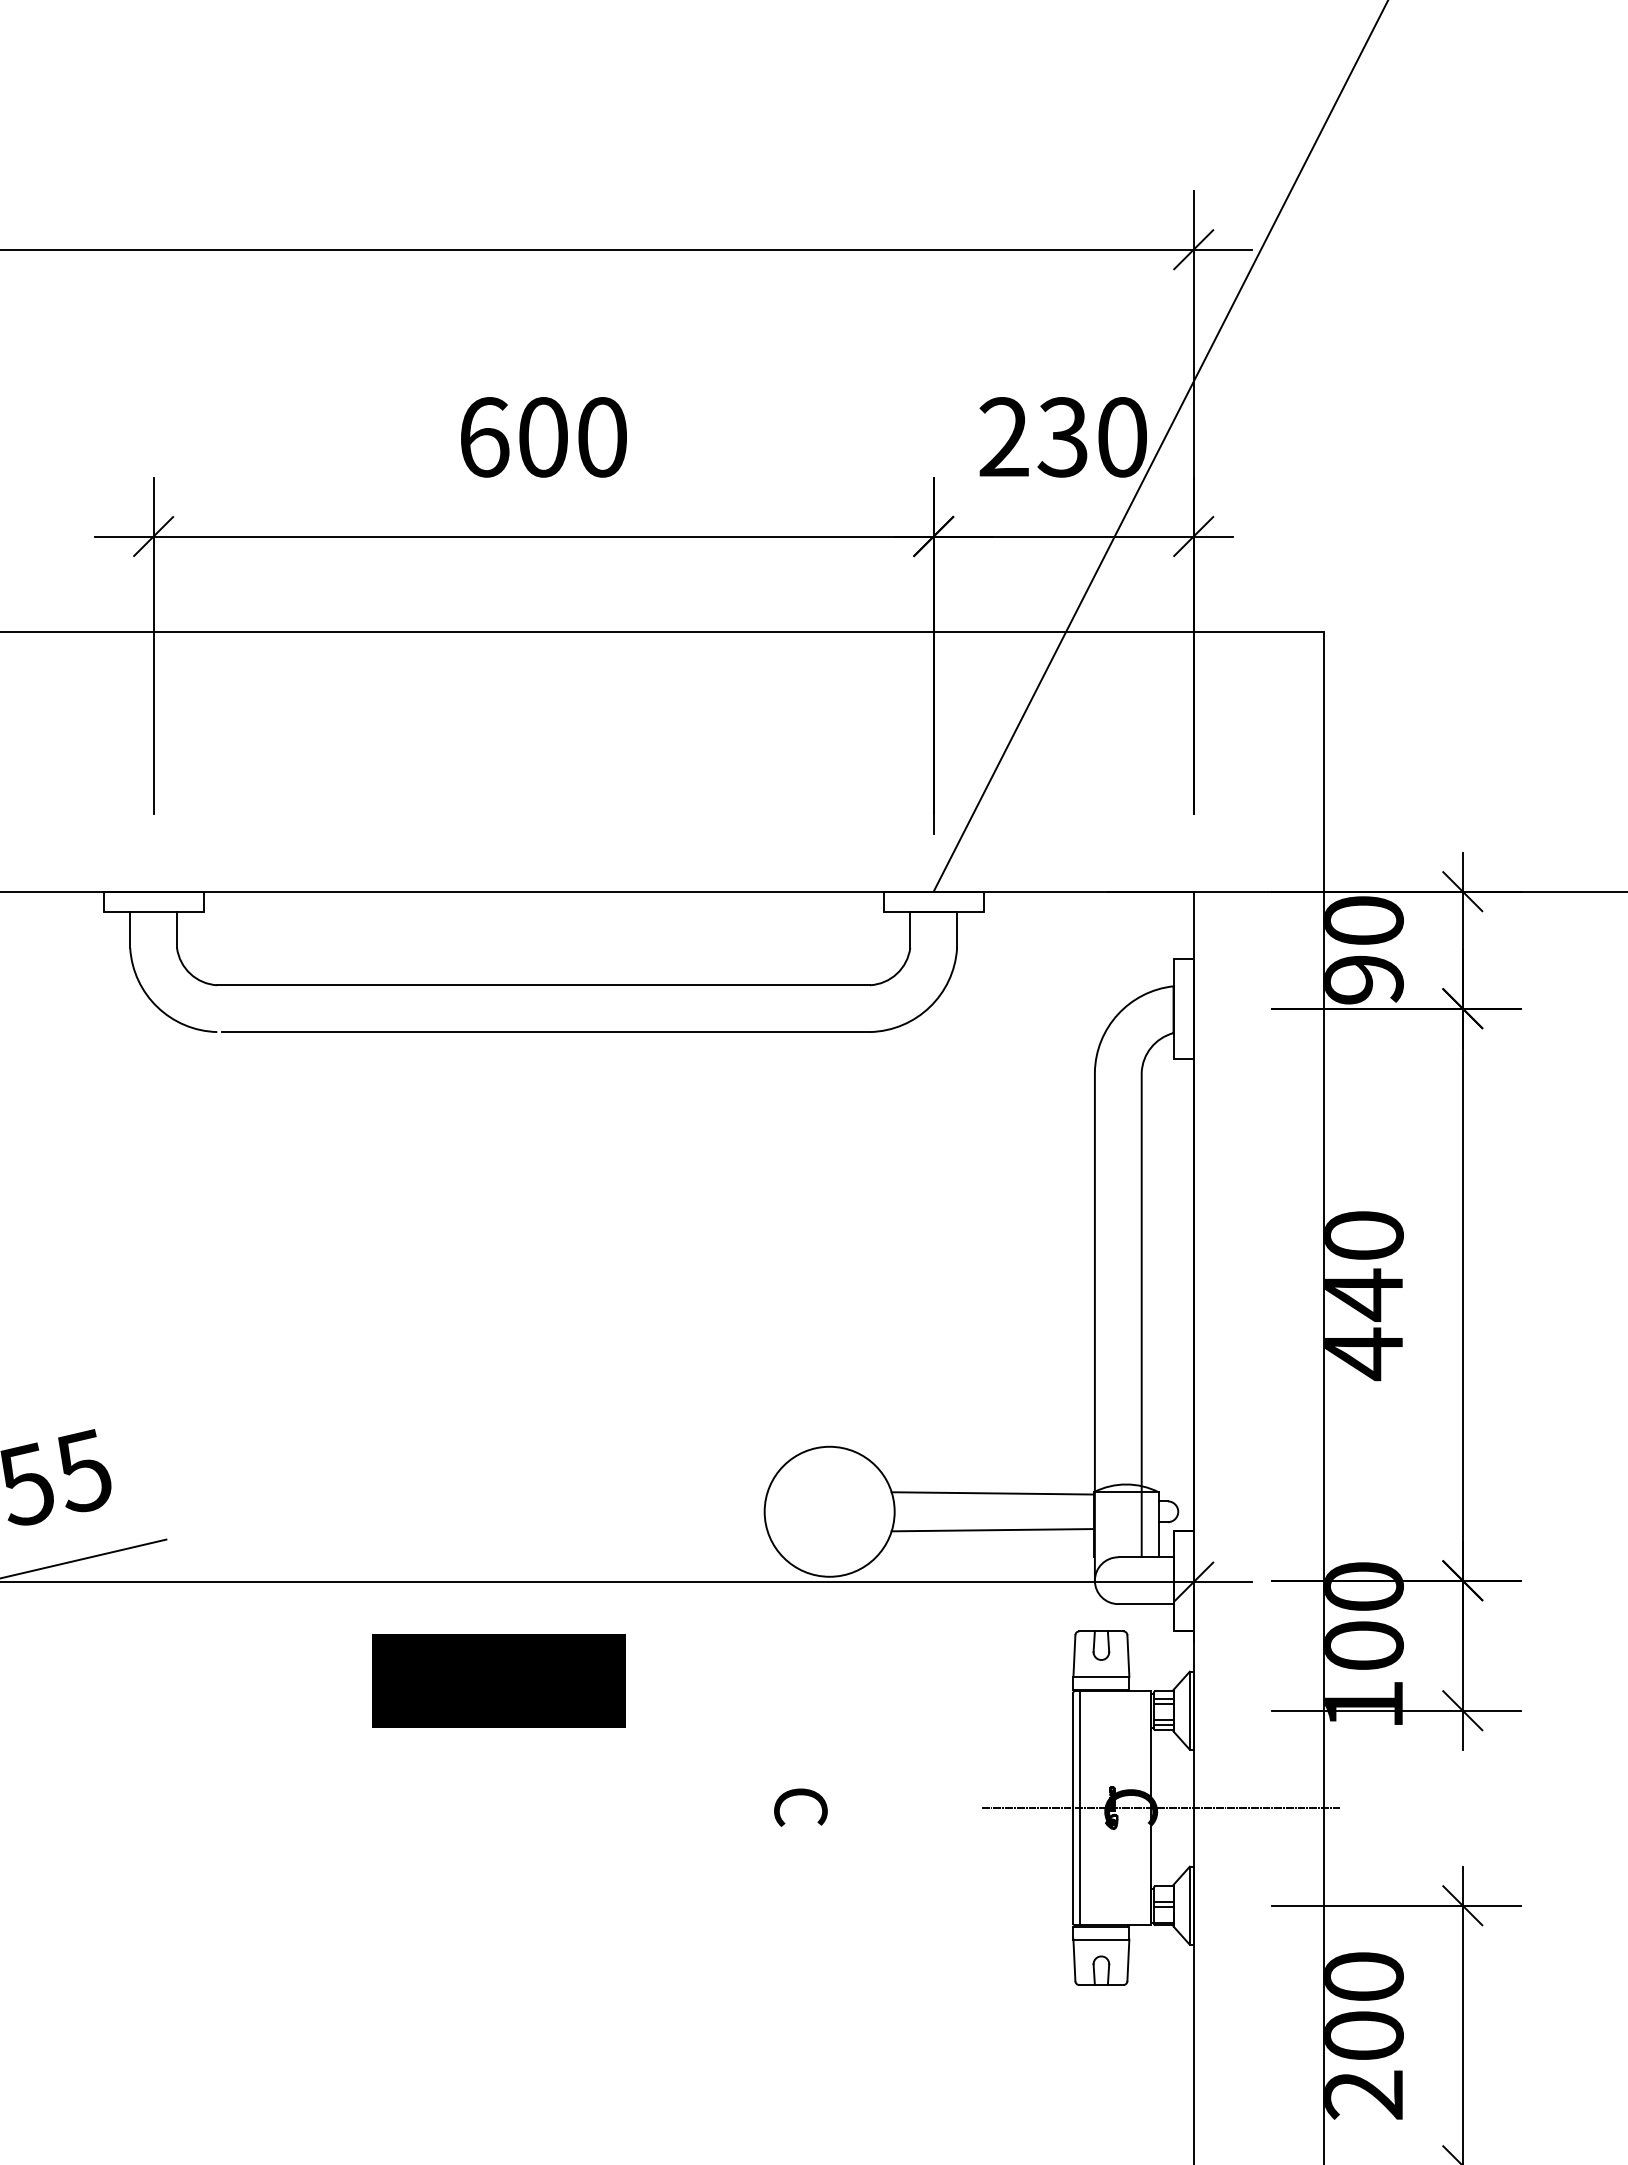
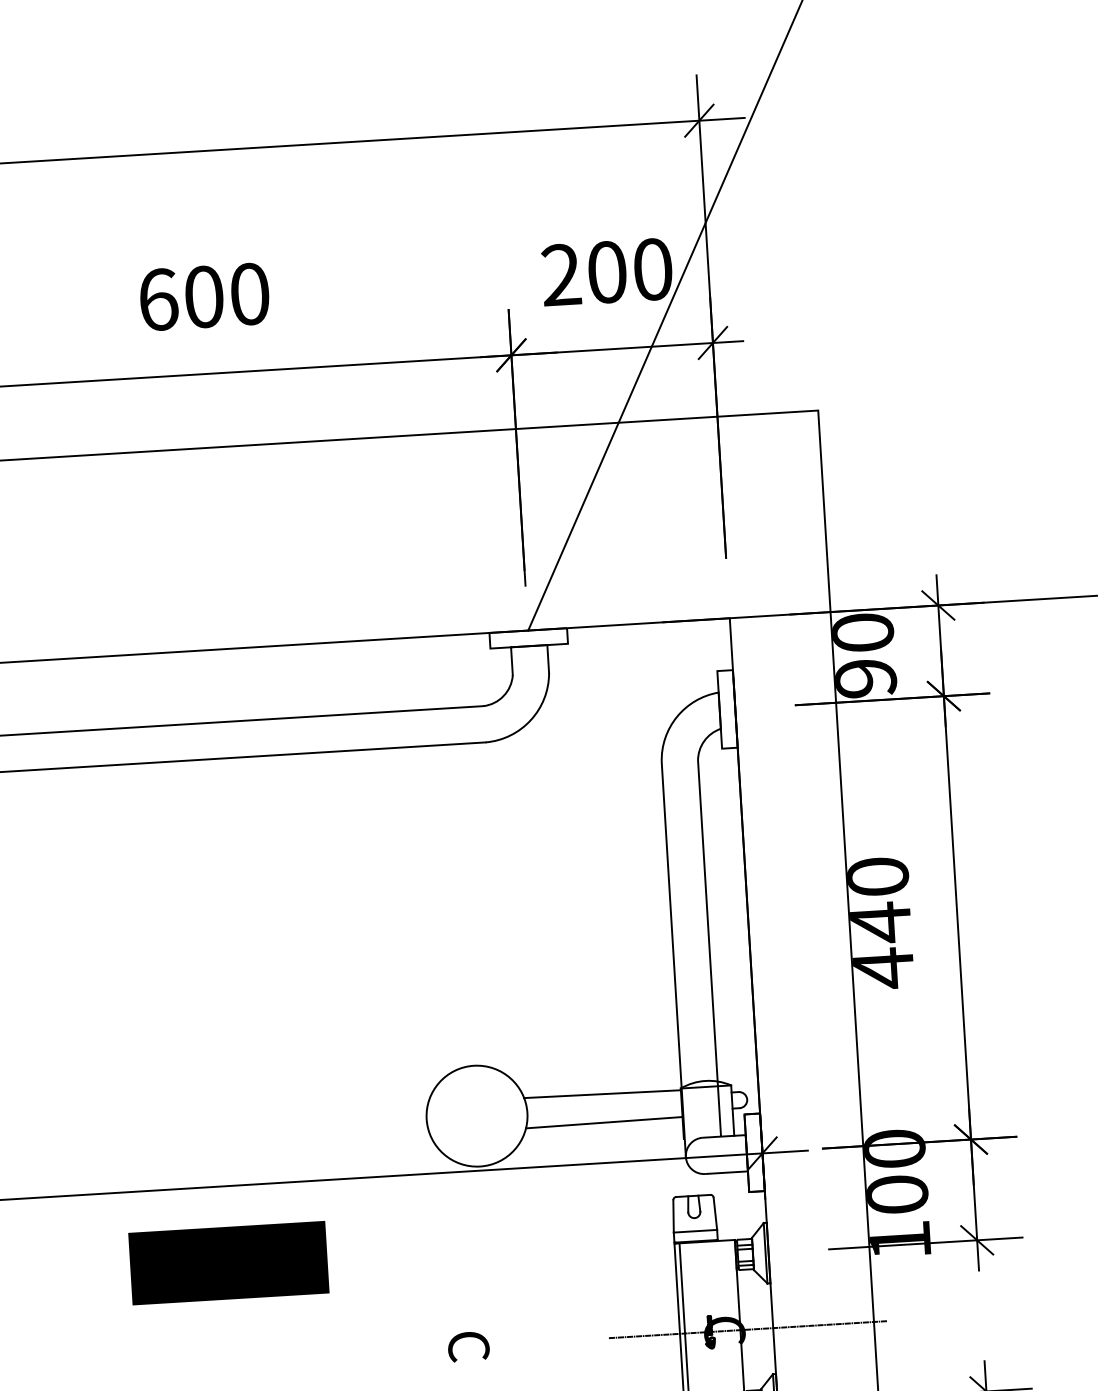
text: (1062, 437) -> (606, 272), 230 -> 200

